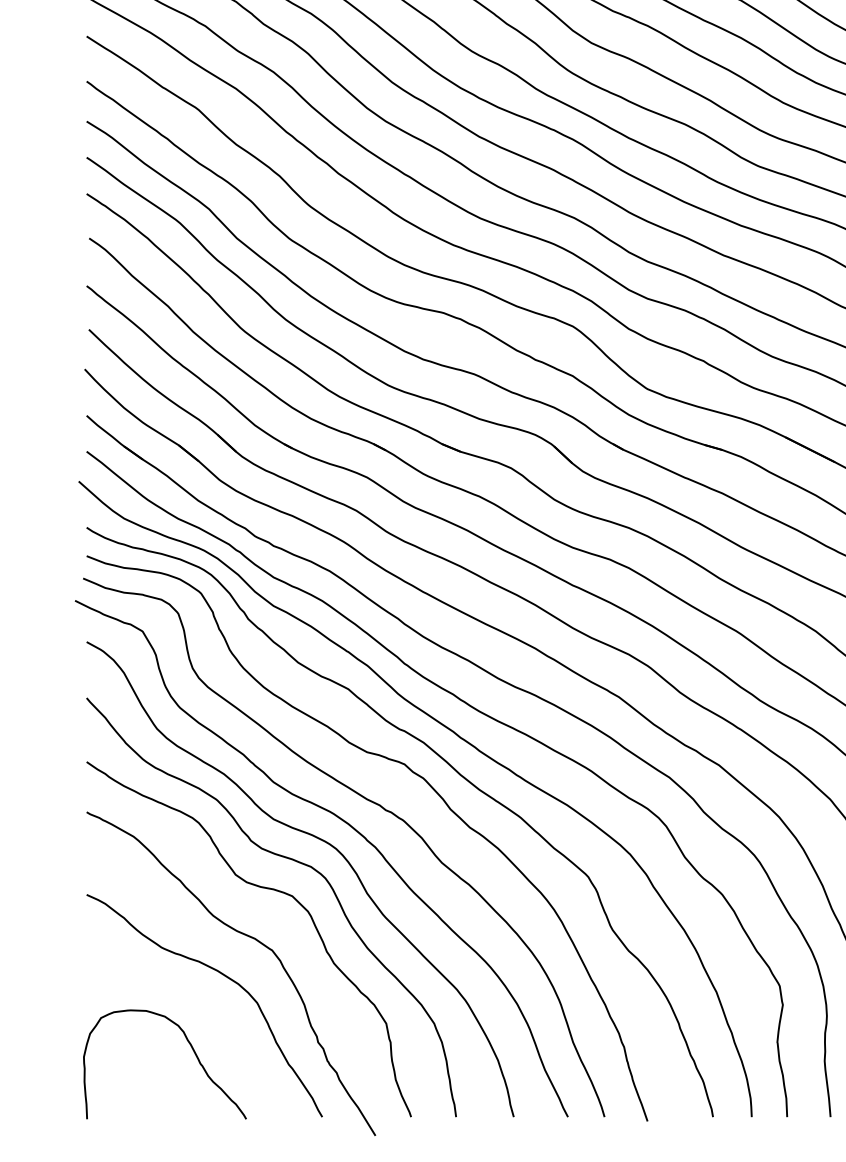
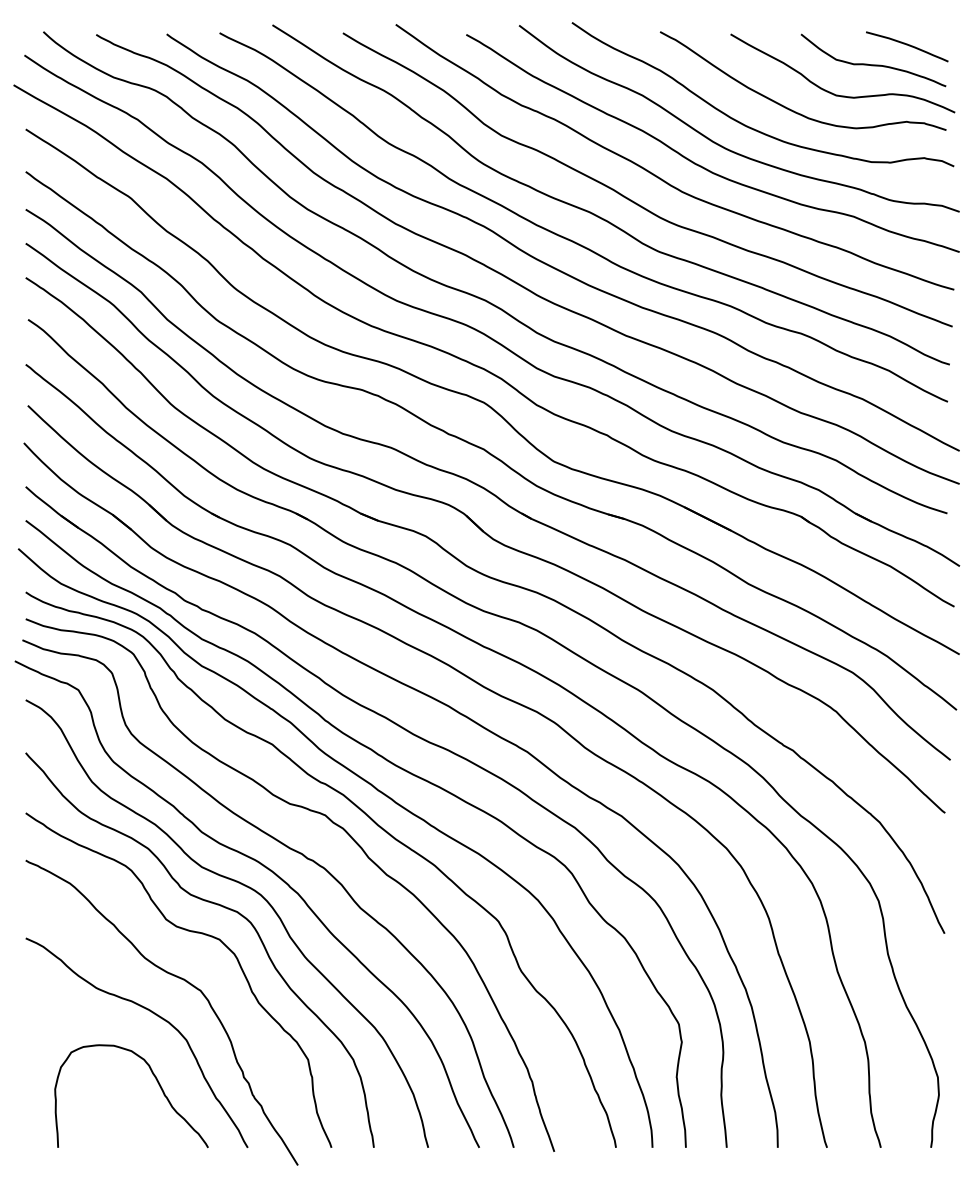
curve: (191, 1048) -> (156, 1081), moved

